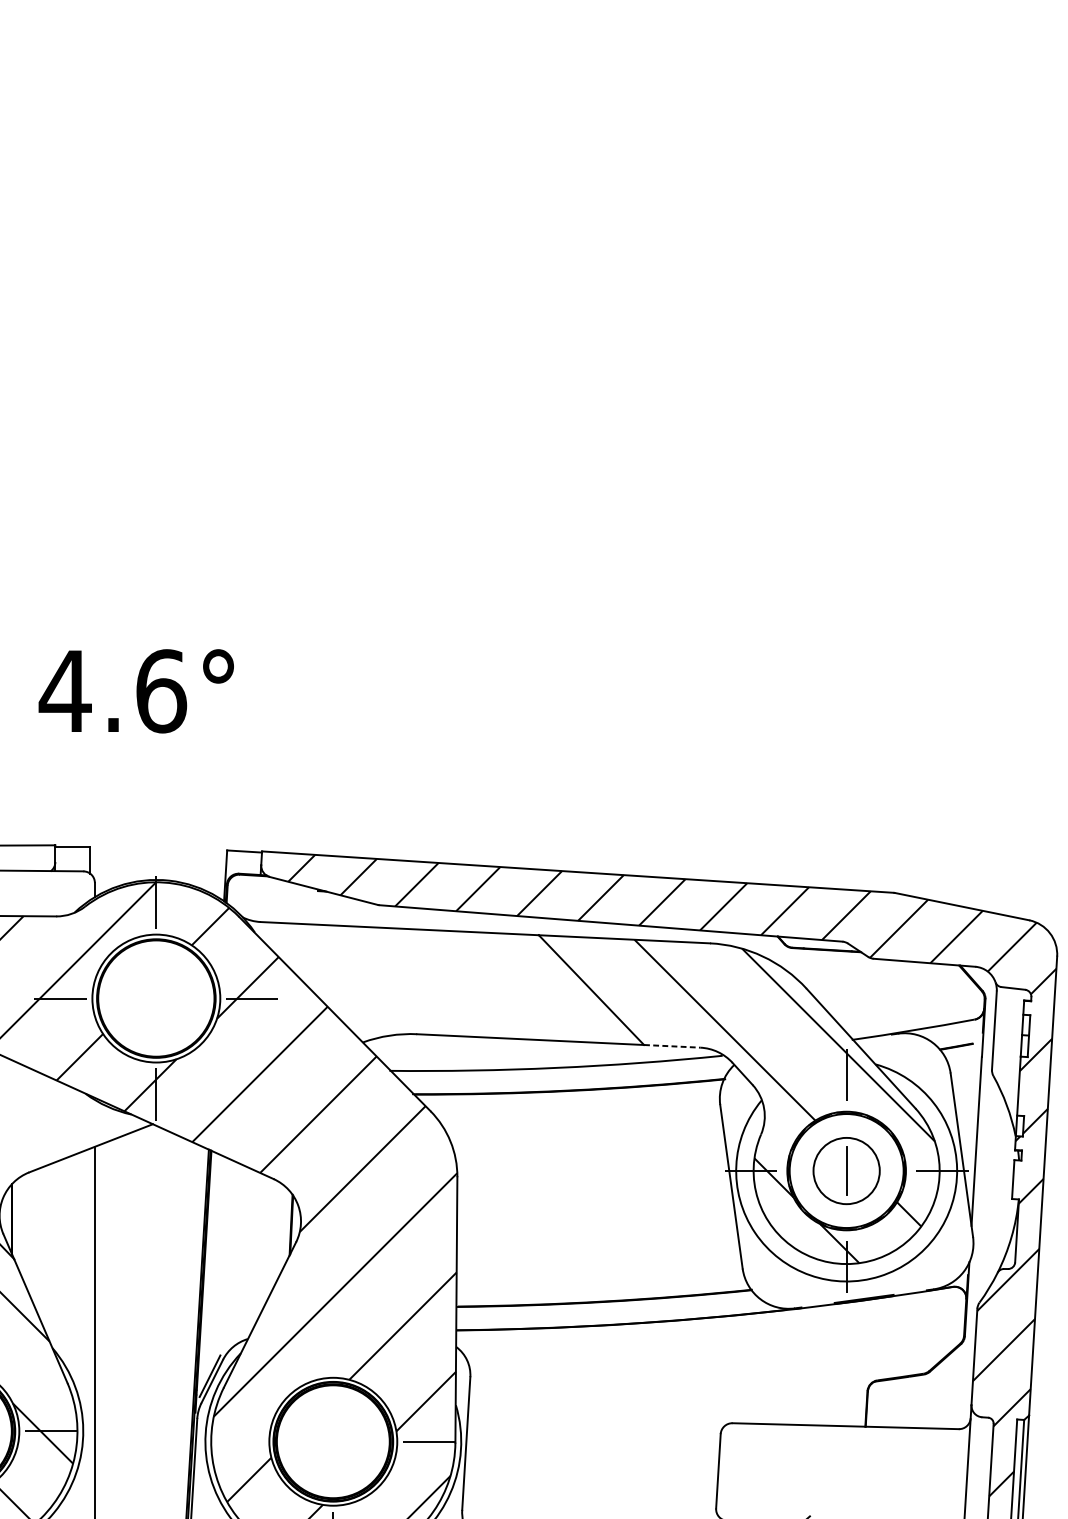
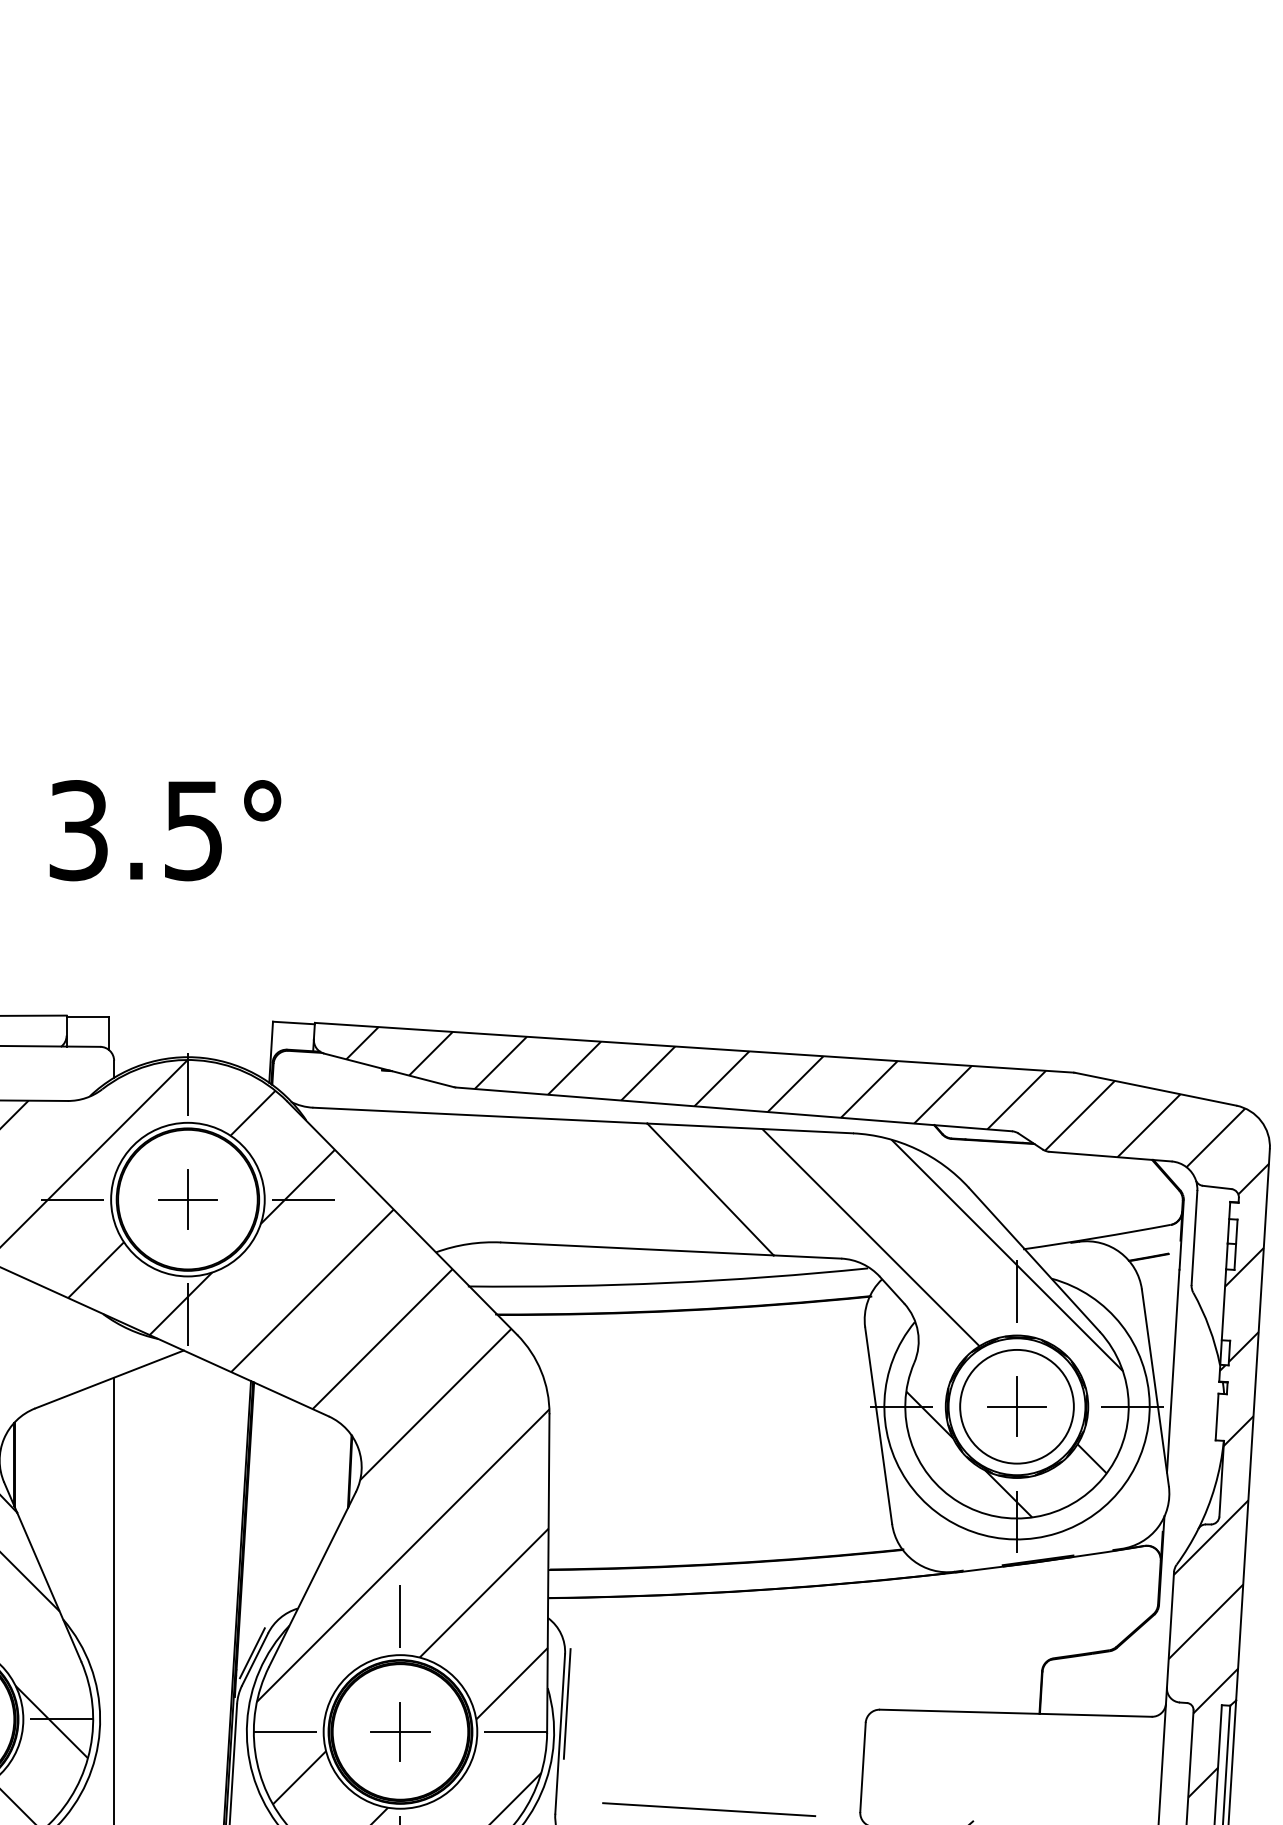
text: (112, 691) -> (135, 830), 4.6° -> 3.5°
part: (155, 998) -> (187, 1199), added
line: (672, 1046) -> (807, 1257), dashed -> solid
circle: (846, 1170) -> (1016, 1406), size x1.43
line: (846, 1170) -> (1016, 1406), added
line: (333, 1345) -> (400, 1616), added
line: (471, 1418) -> (566, 1703), added
line: (236, 1441) -> (284, 1731), added
part: (333, 1441) -> (400, 1731), added
line: (590, 1506) -> (709, 1809), added

